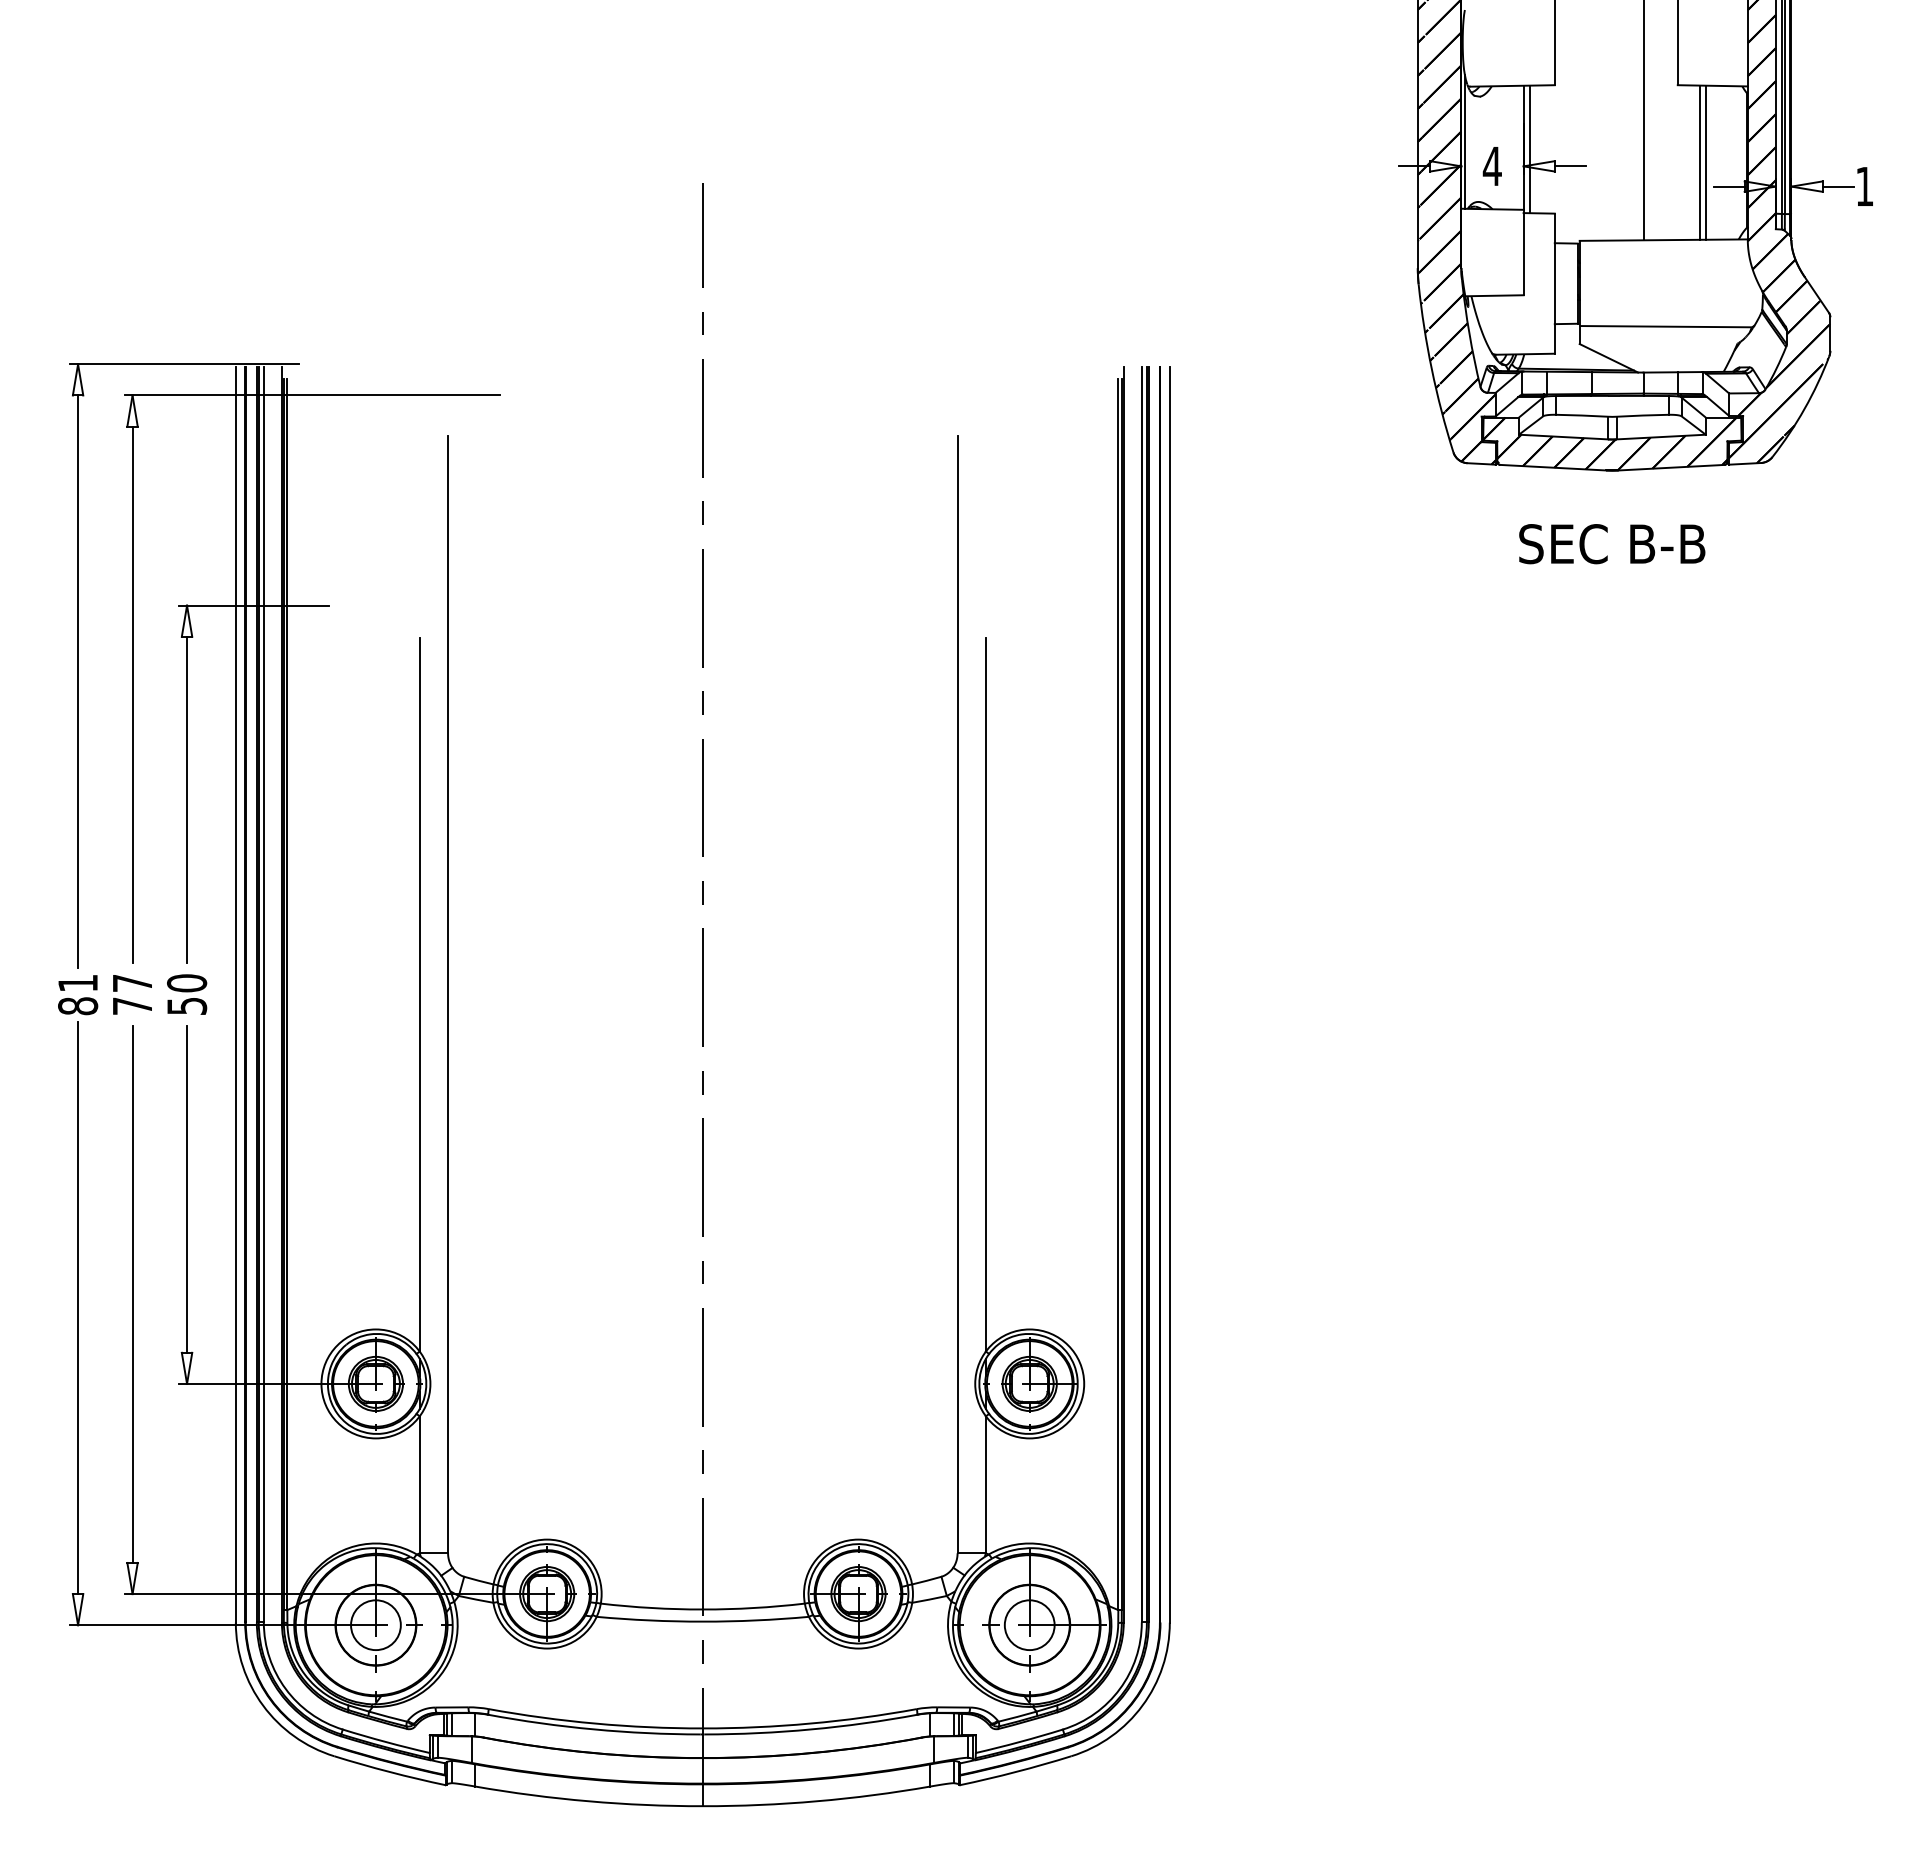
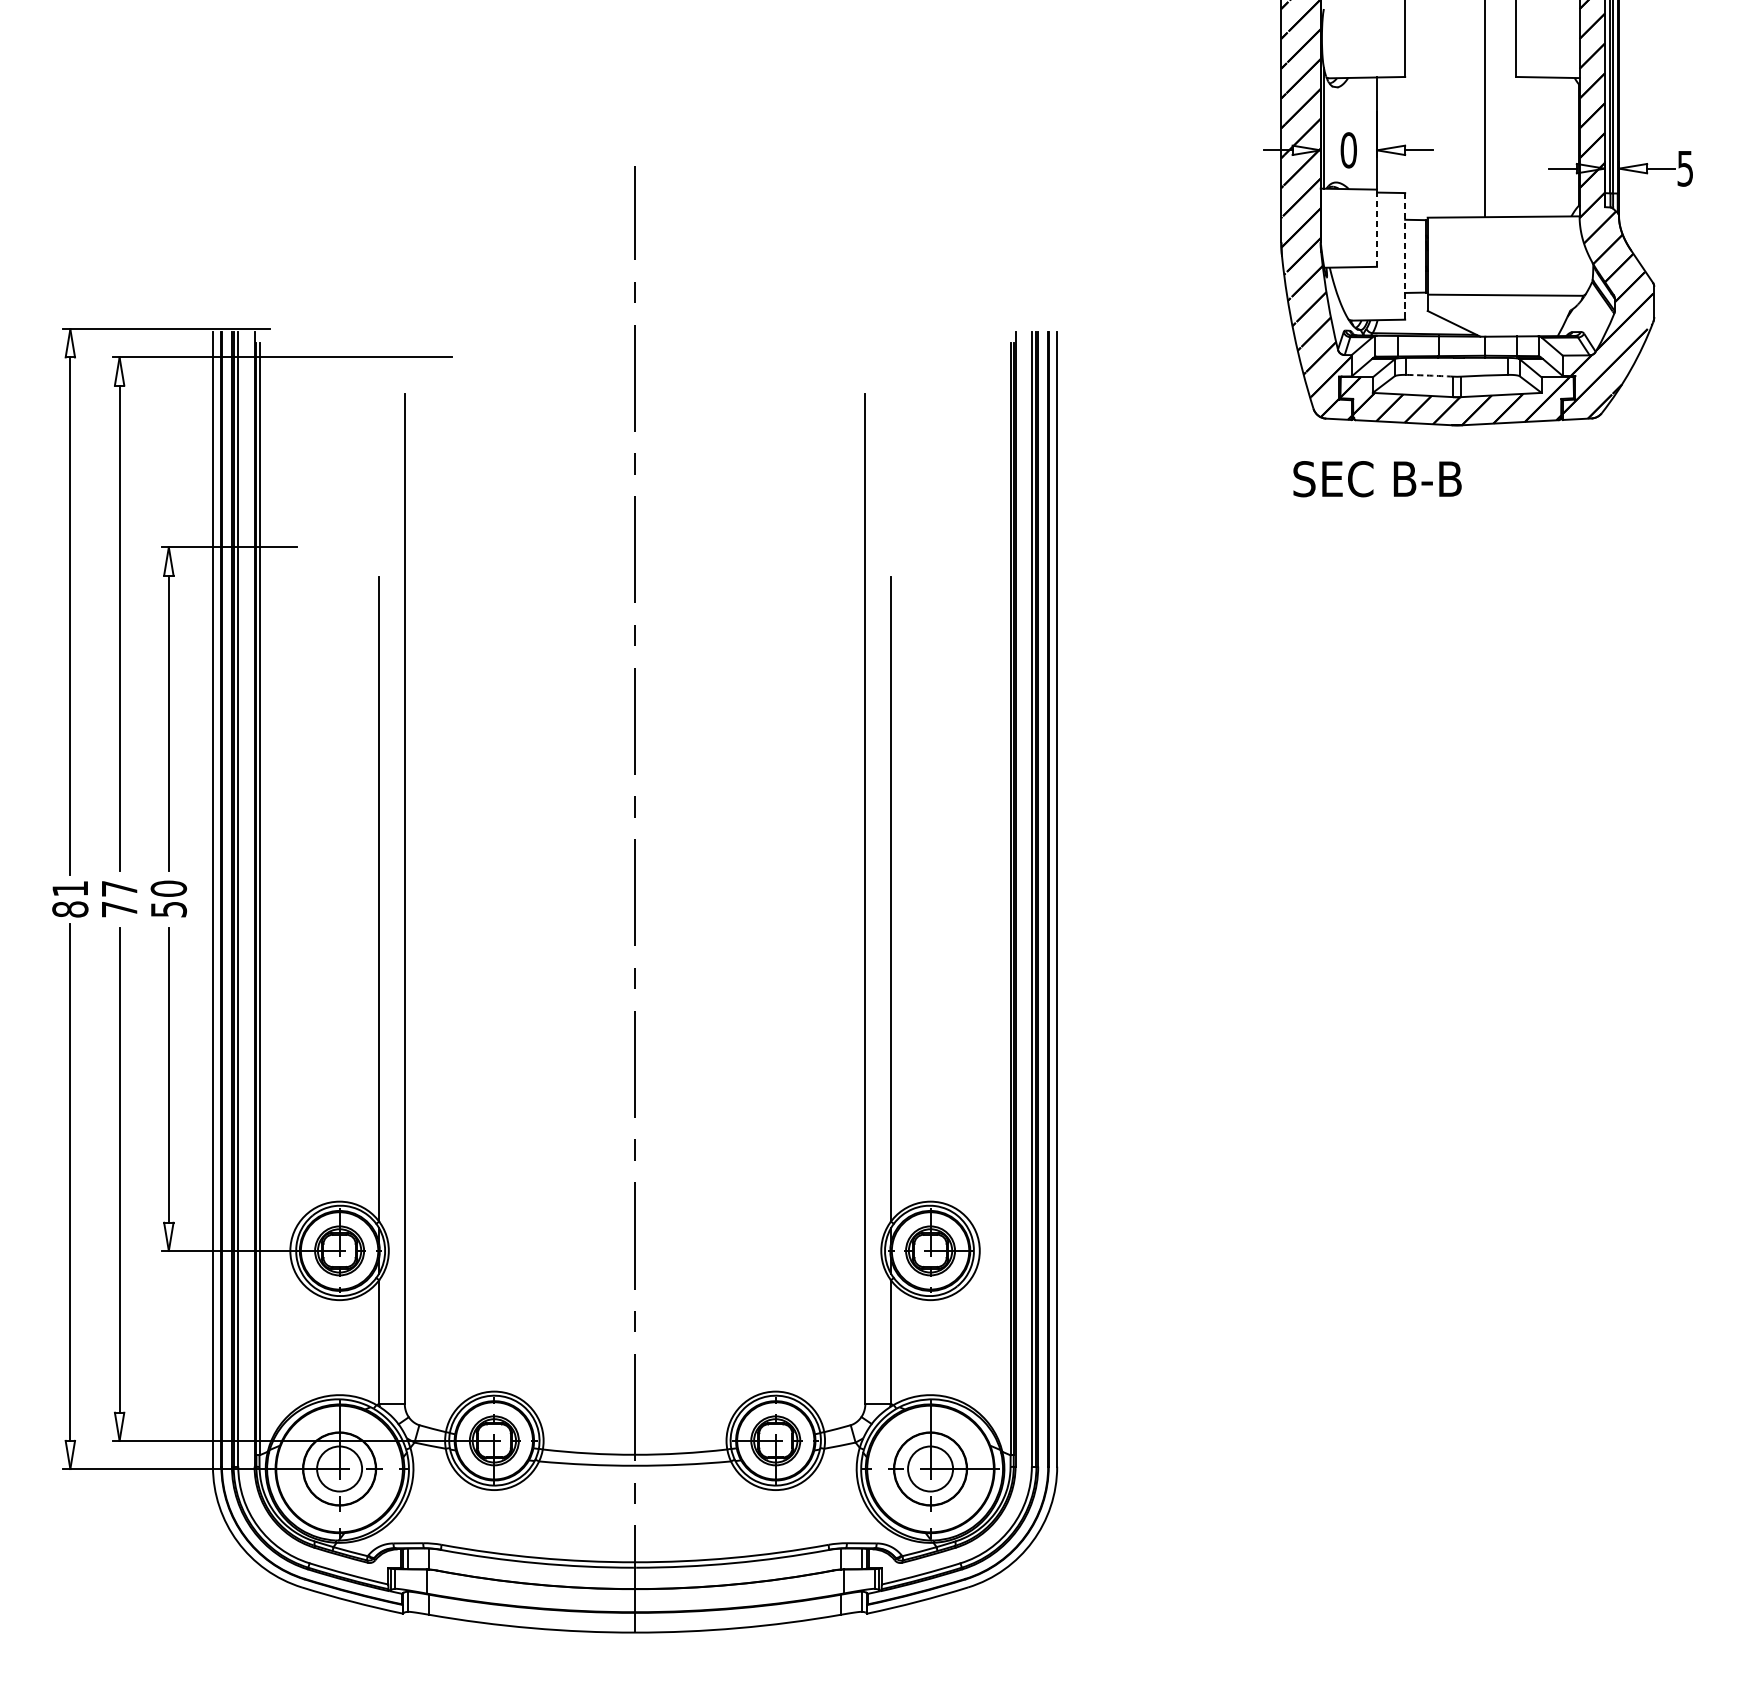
line: (1529, 149) -> (1382, 135), removed
line: (1700, 162) -> (1536, 146), removed
line: (1705, 162) -> (1541, 146), removed
text: (1491, 166) -> (1347, 150), 4 -> 0
text: (1864, 186) -> (1685, 168), 1 -> 5
line: (1523, 252) -> (1376, 228), solid -> dashed
line: (1554, 284) -> (1404, 257), solid -> dashed
arc: (1581, 415) -> (1429, 375), solid -> dashed
text: (1612, 544) -> (1377, 479), moved

